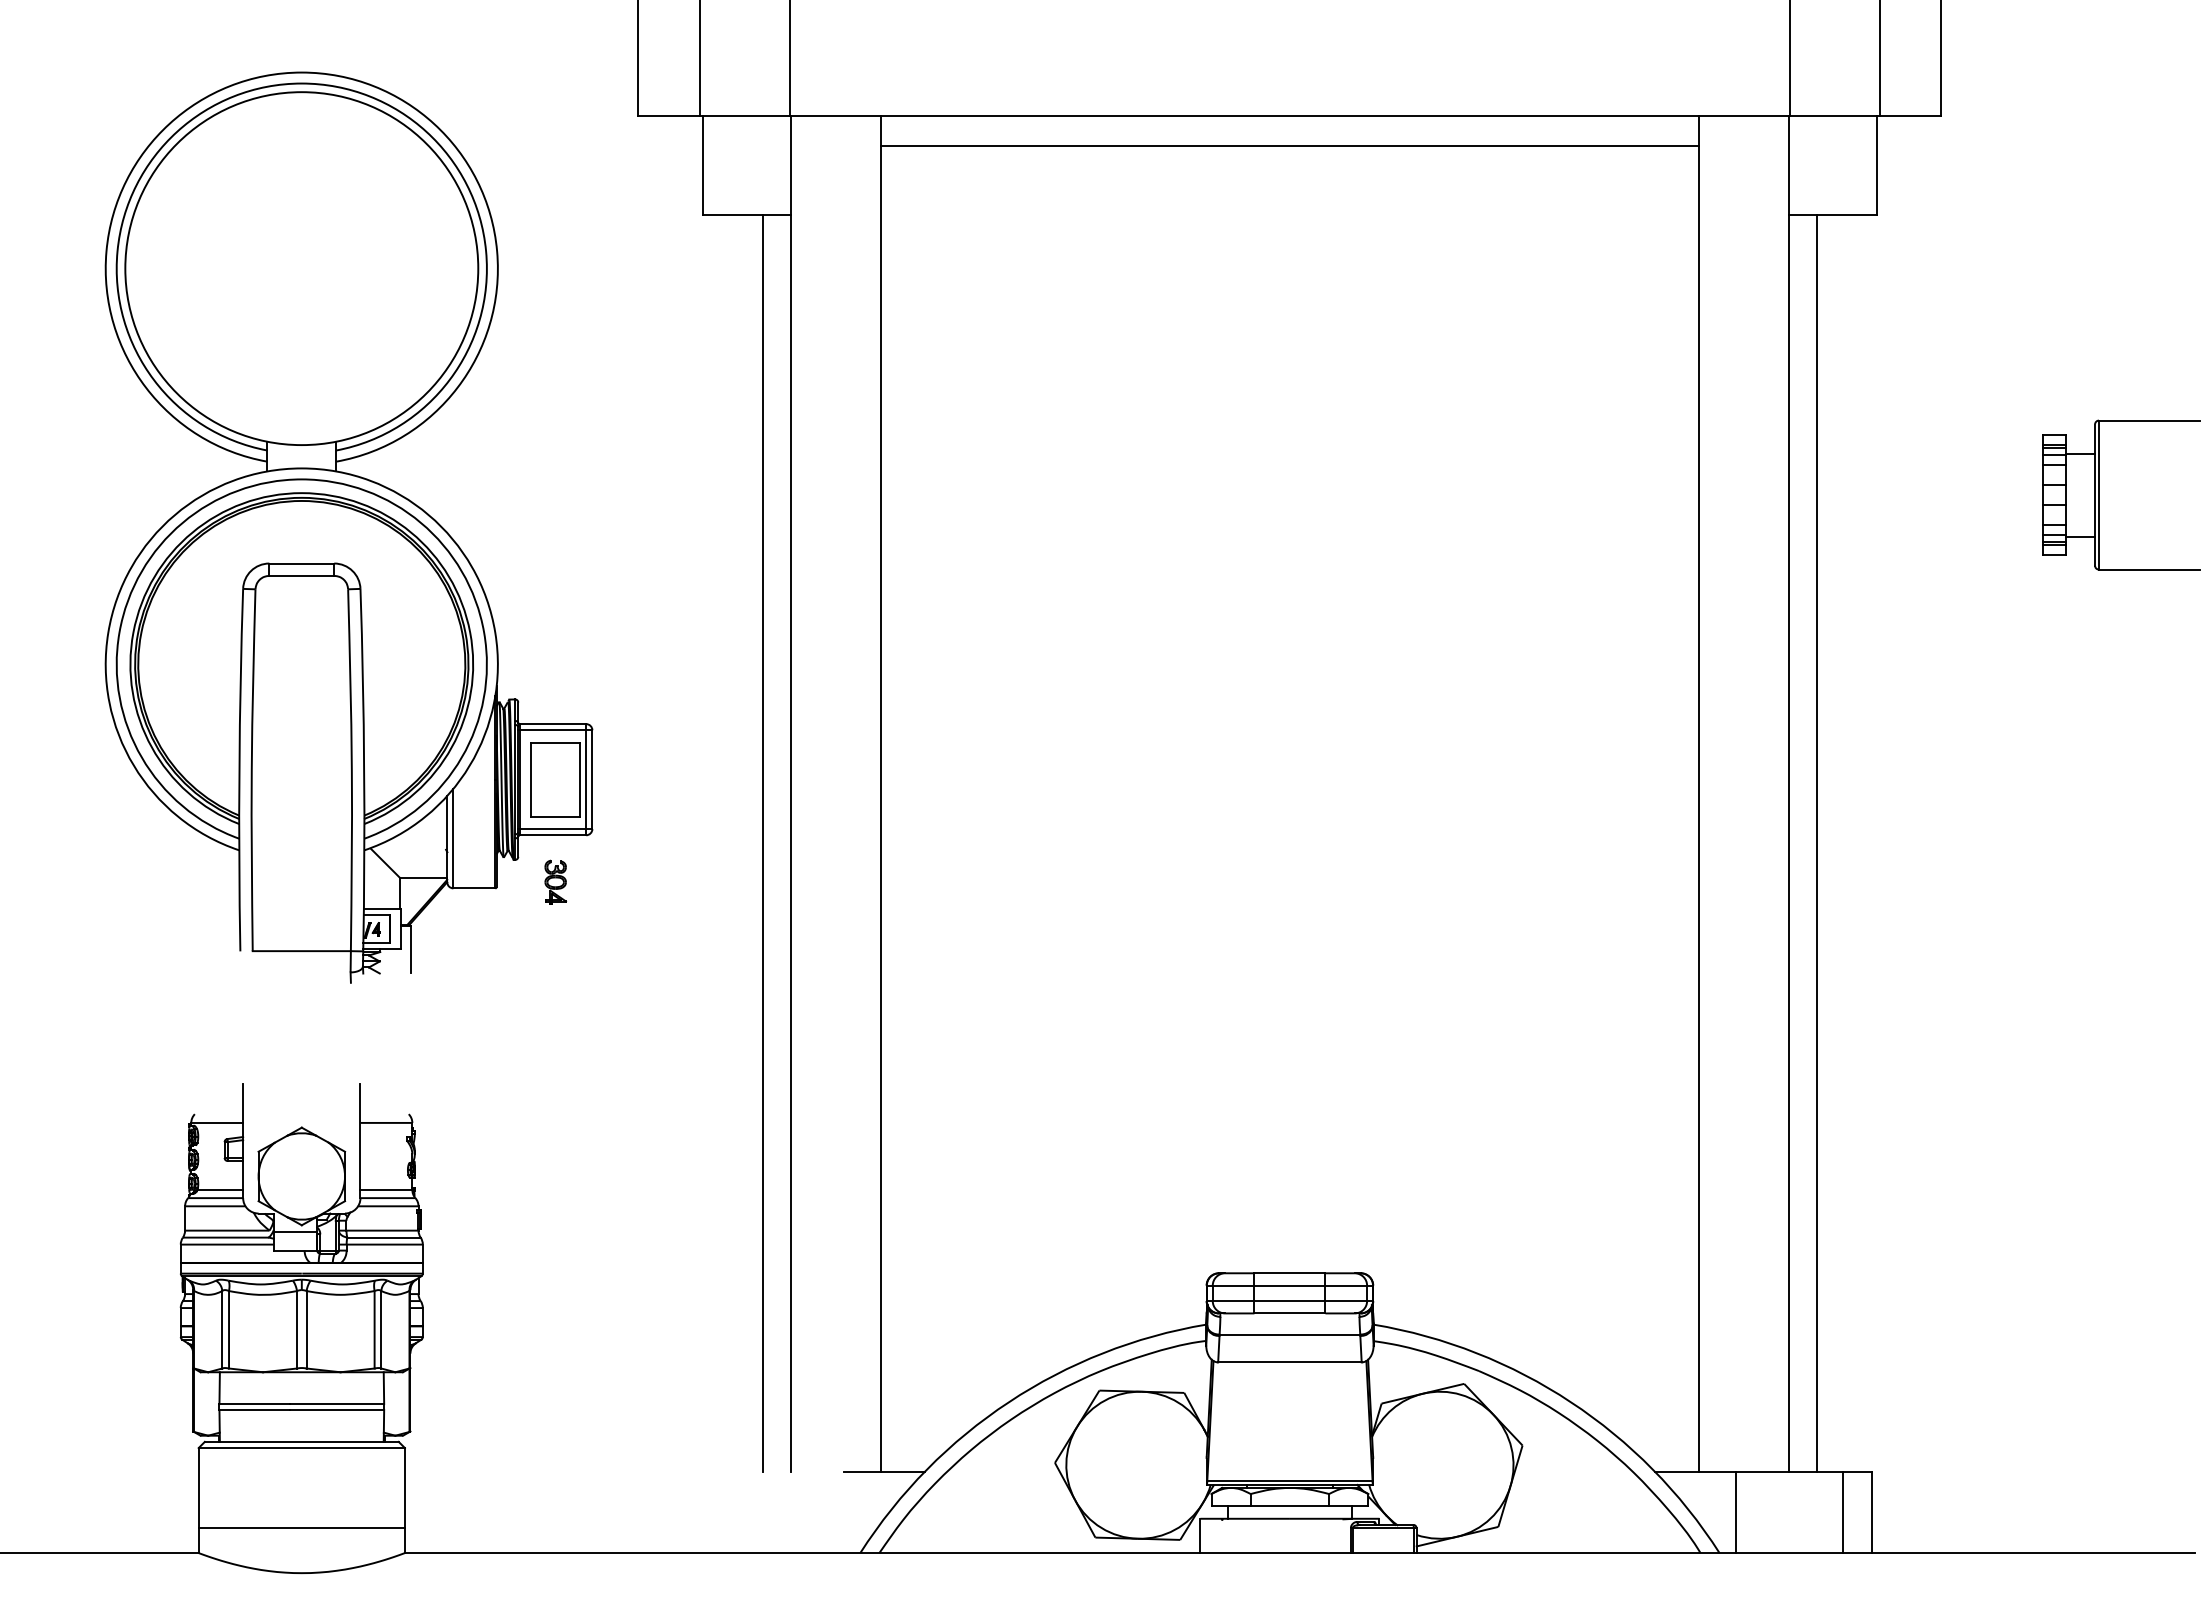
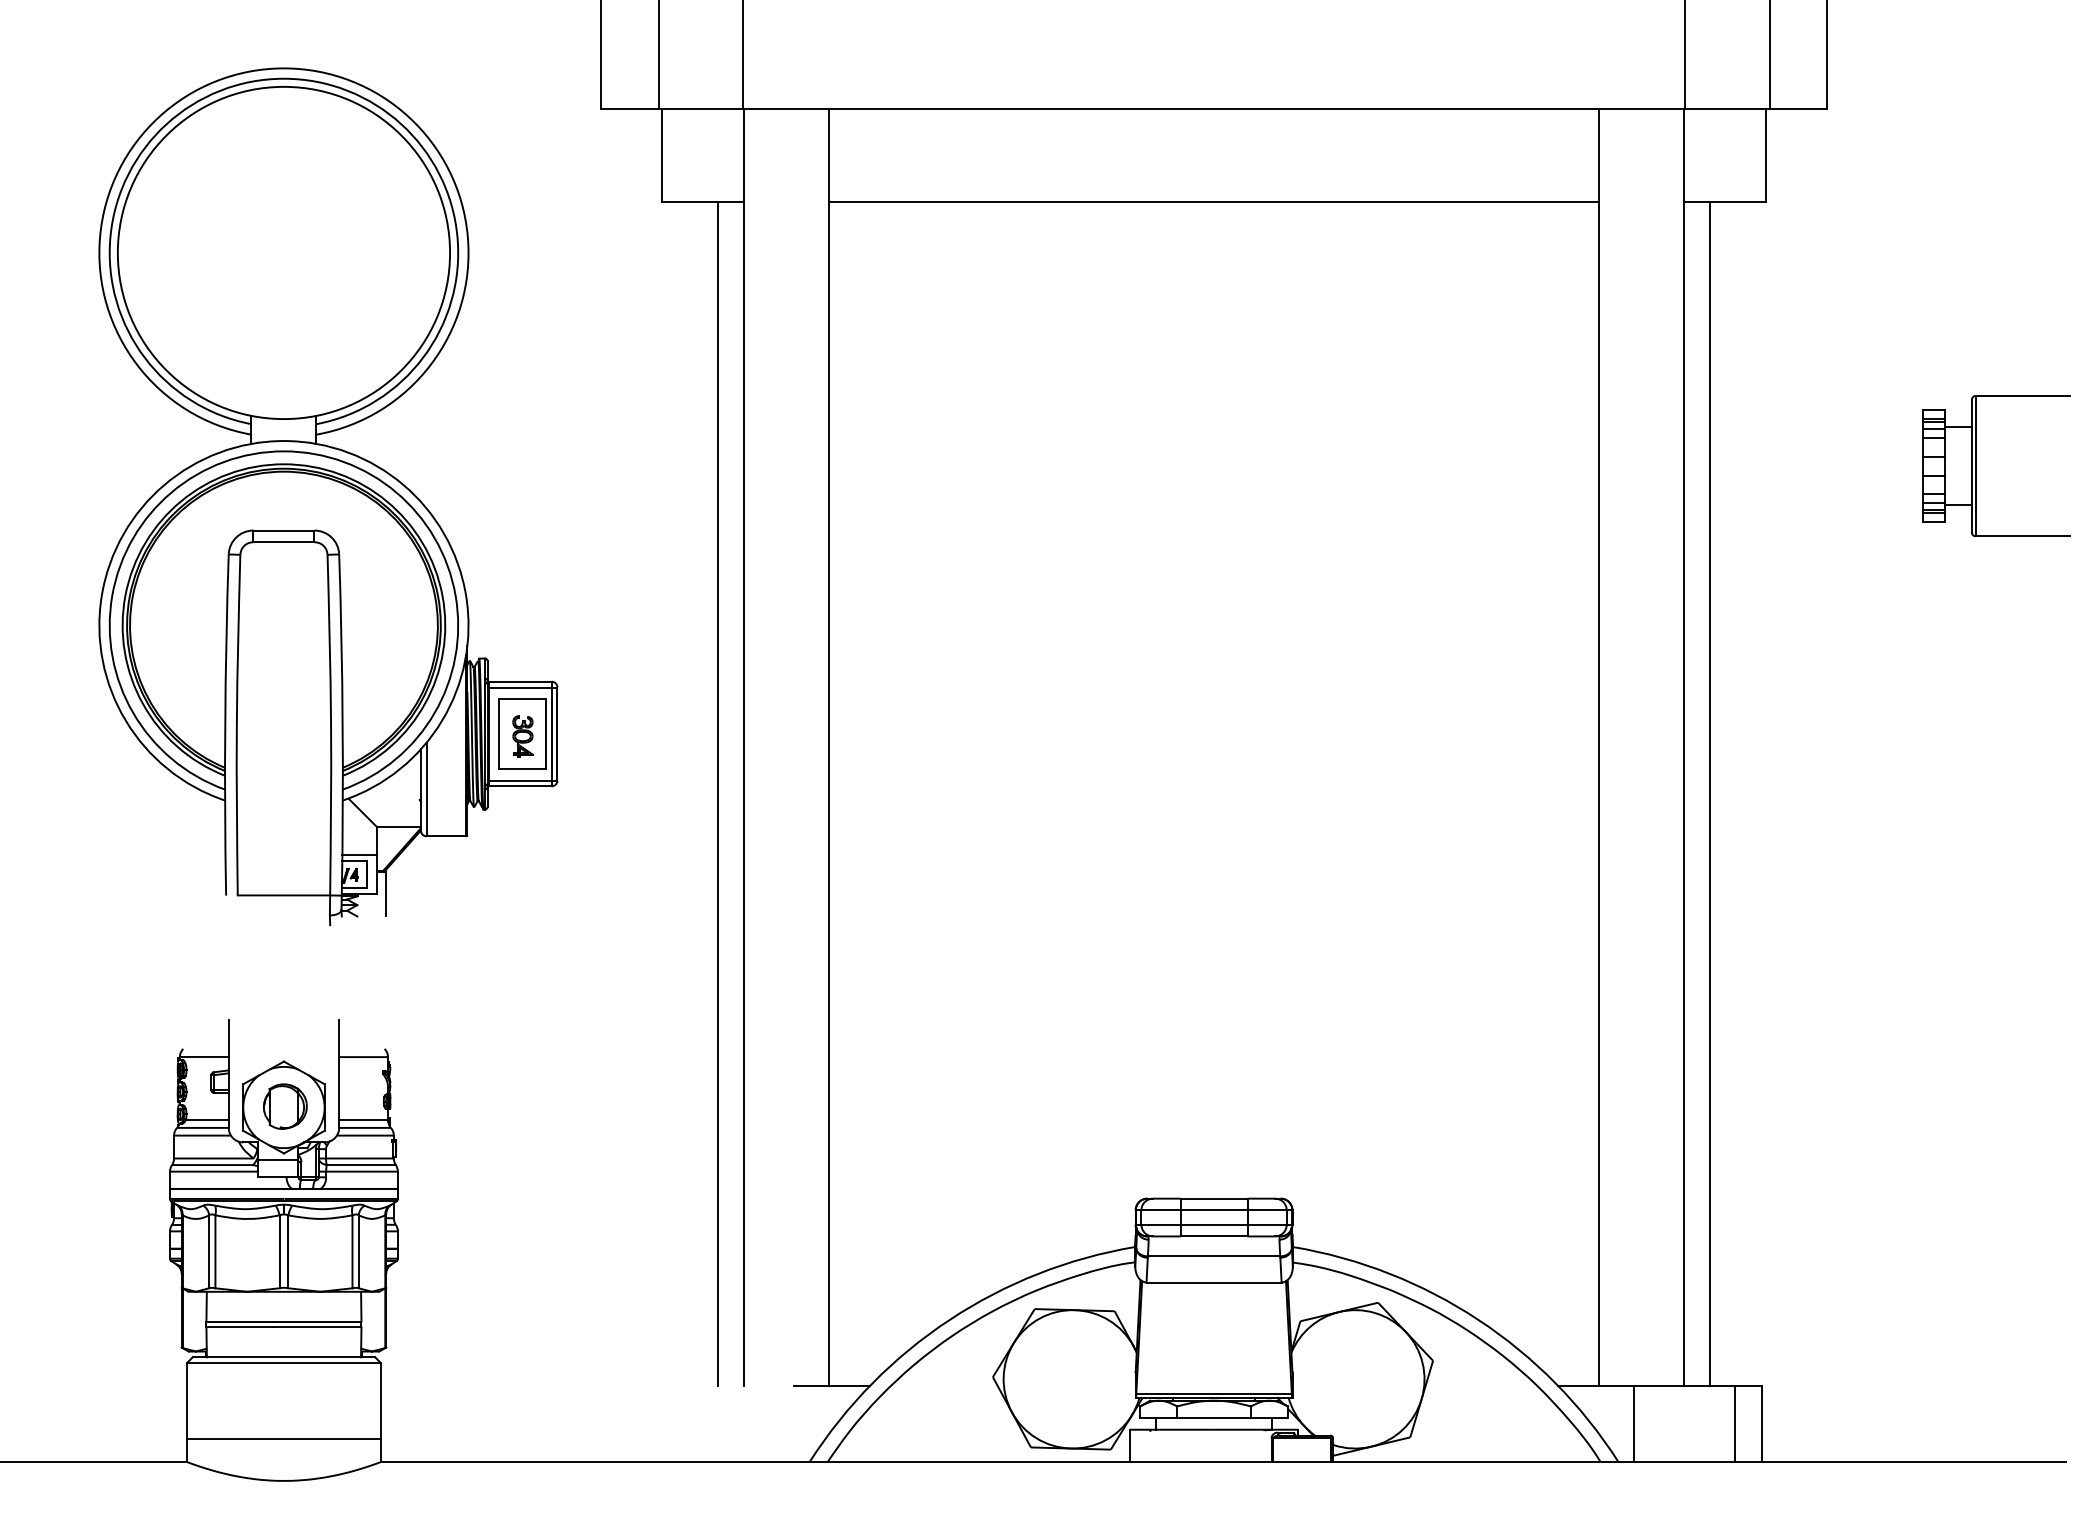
line: (1289, 145) -> (1213, 202), moved
part: (555, 881) -> (522, 735), moved
part: (302, 1175) -> (284, 1106), added

